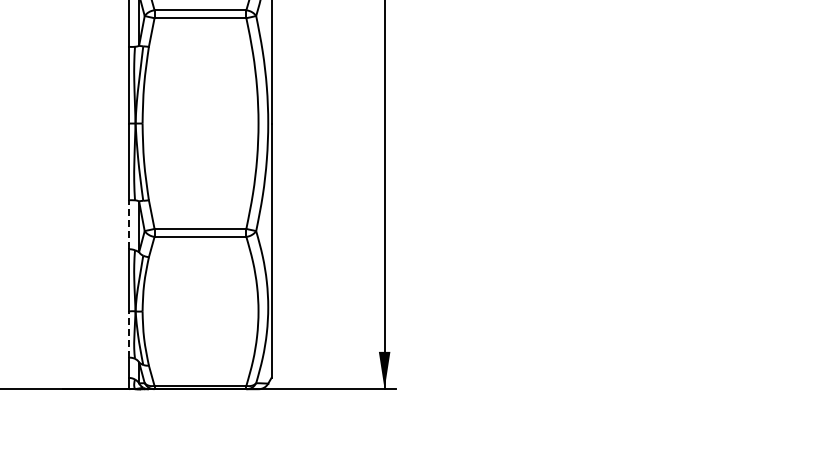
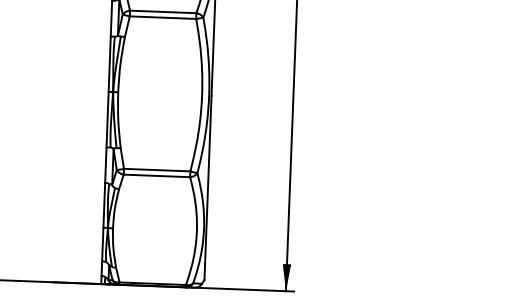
line: (129, 224) -> (105, 164), dashed -> solid
line: (129, 334) -> (102, 244), dashed -> solid

